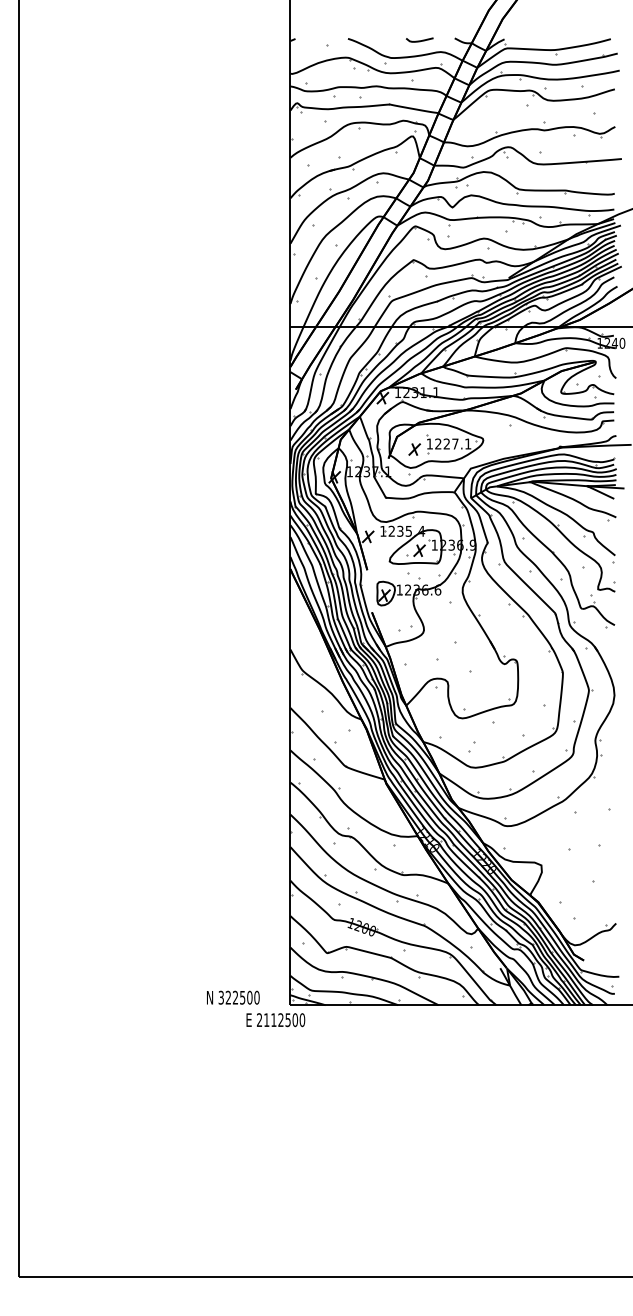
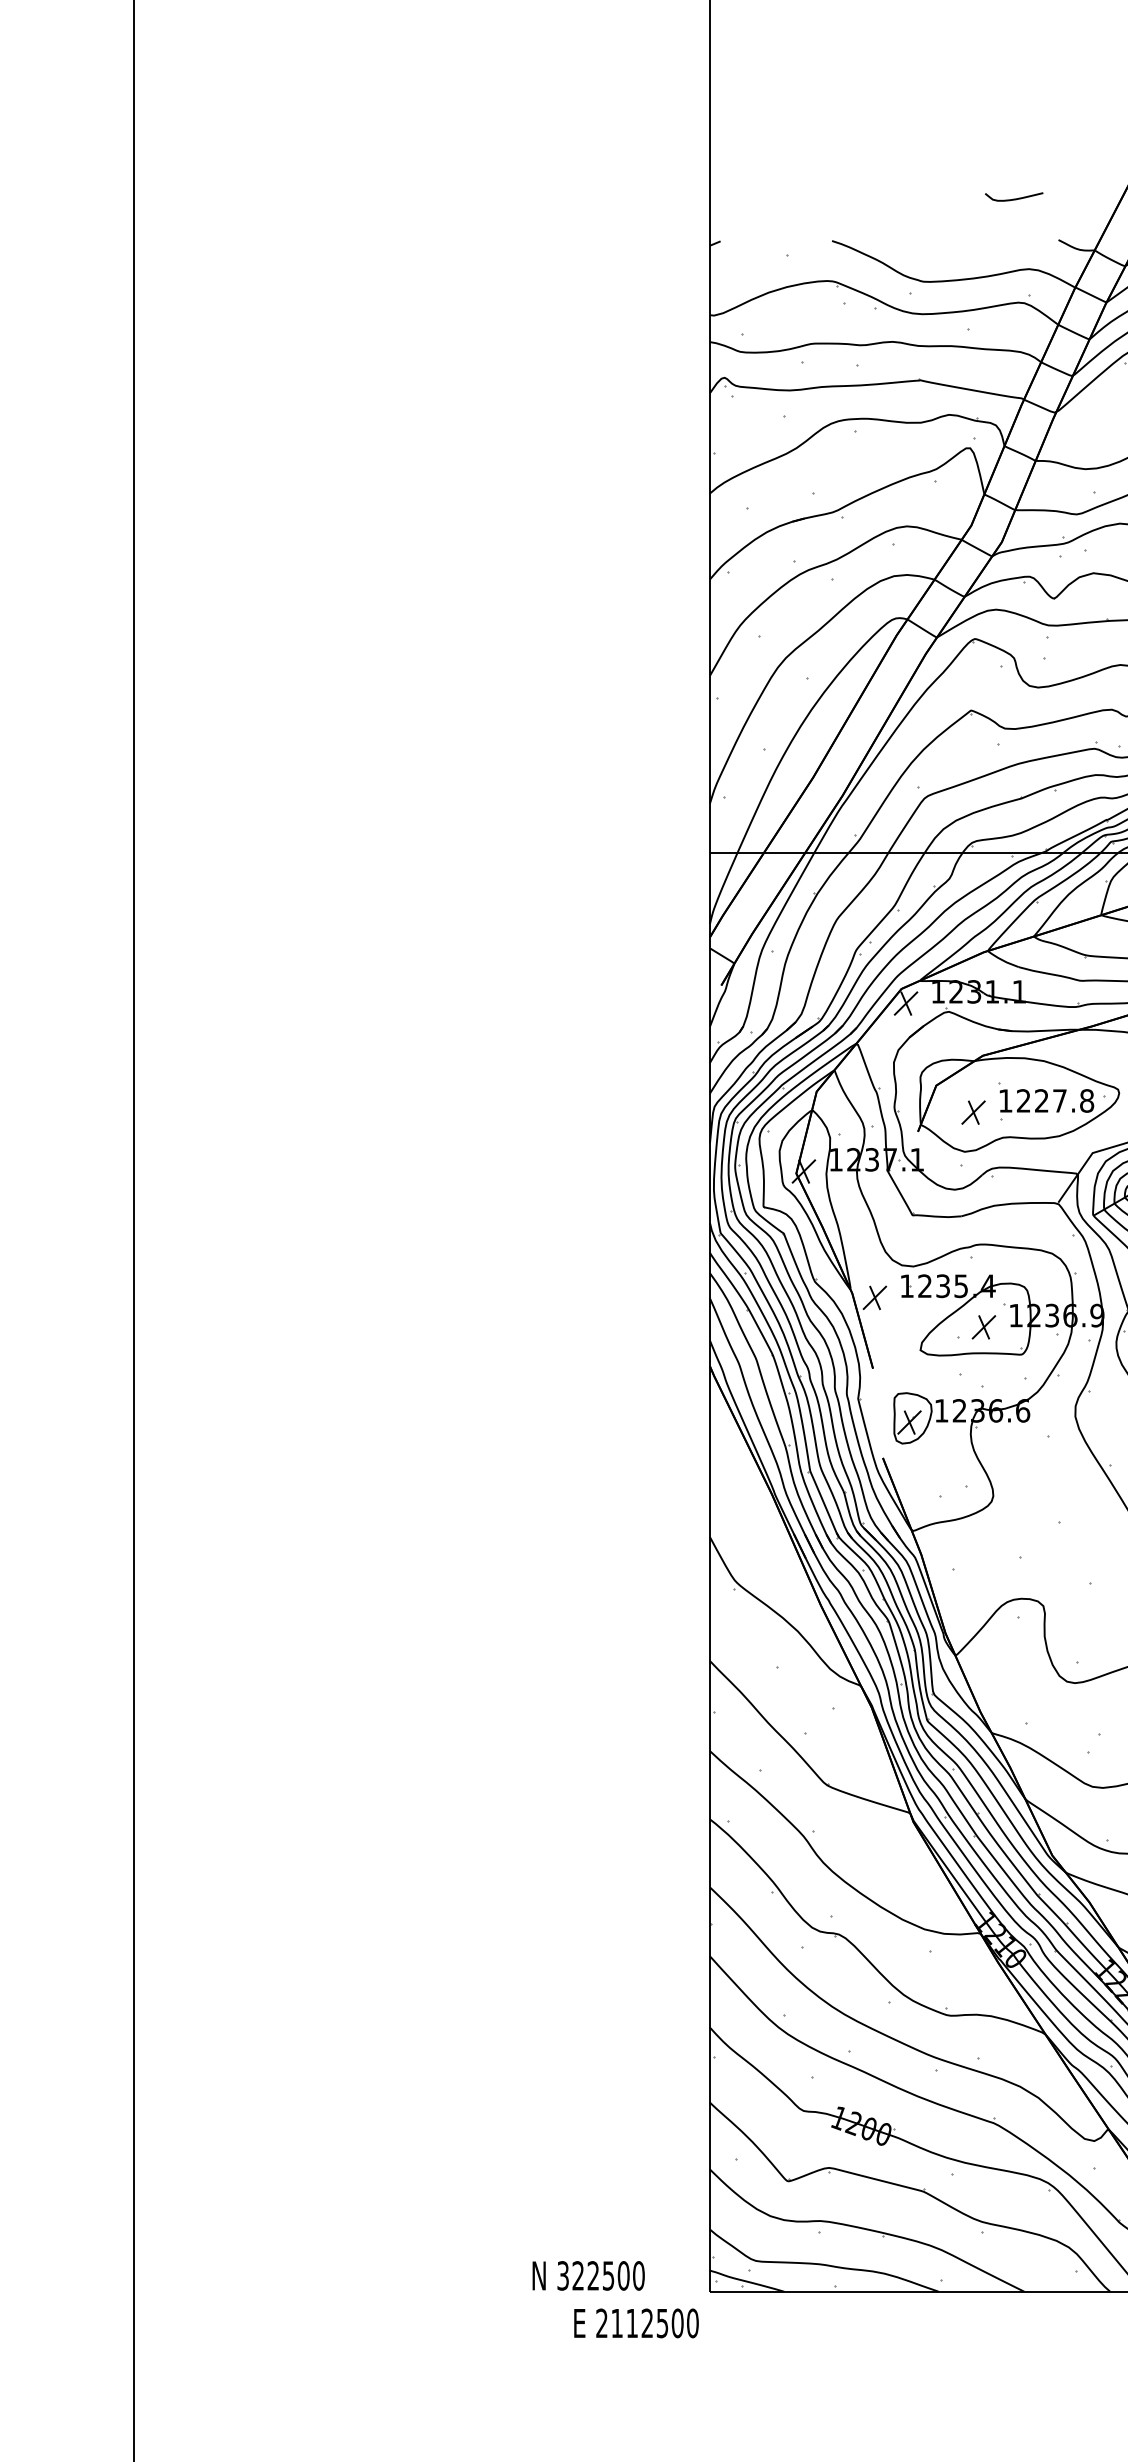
curve: (419, 40) -> (1013, 197), moved
text: (467, 443) -> (1085, 1099), 1227.1 -> 1227.8
text: (275, 1020) -> (635, 2324), moved

